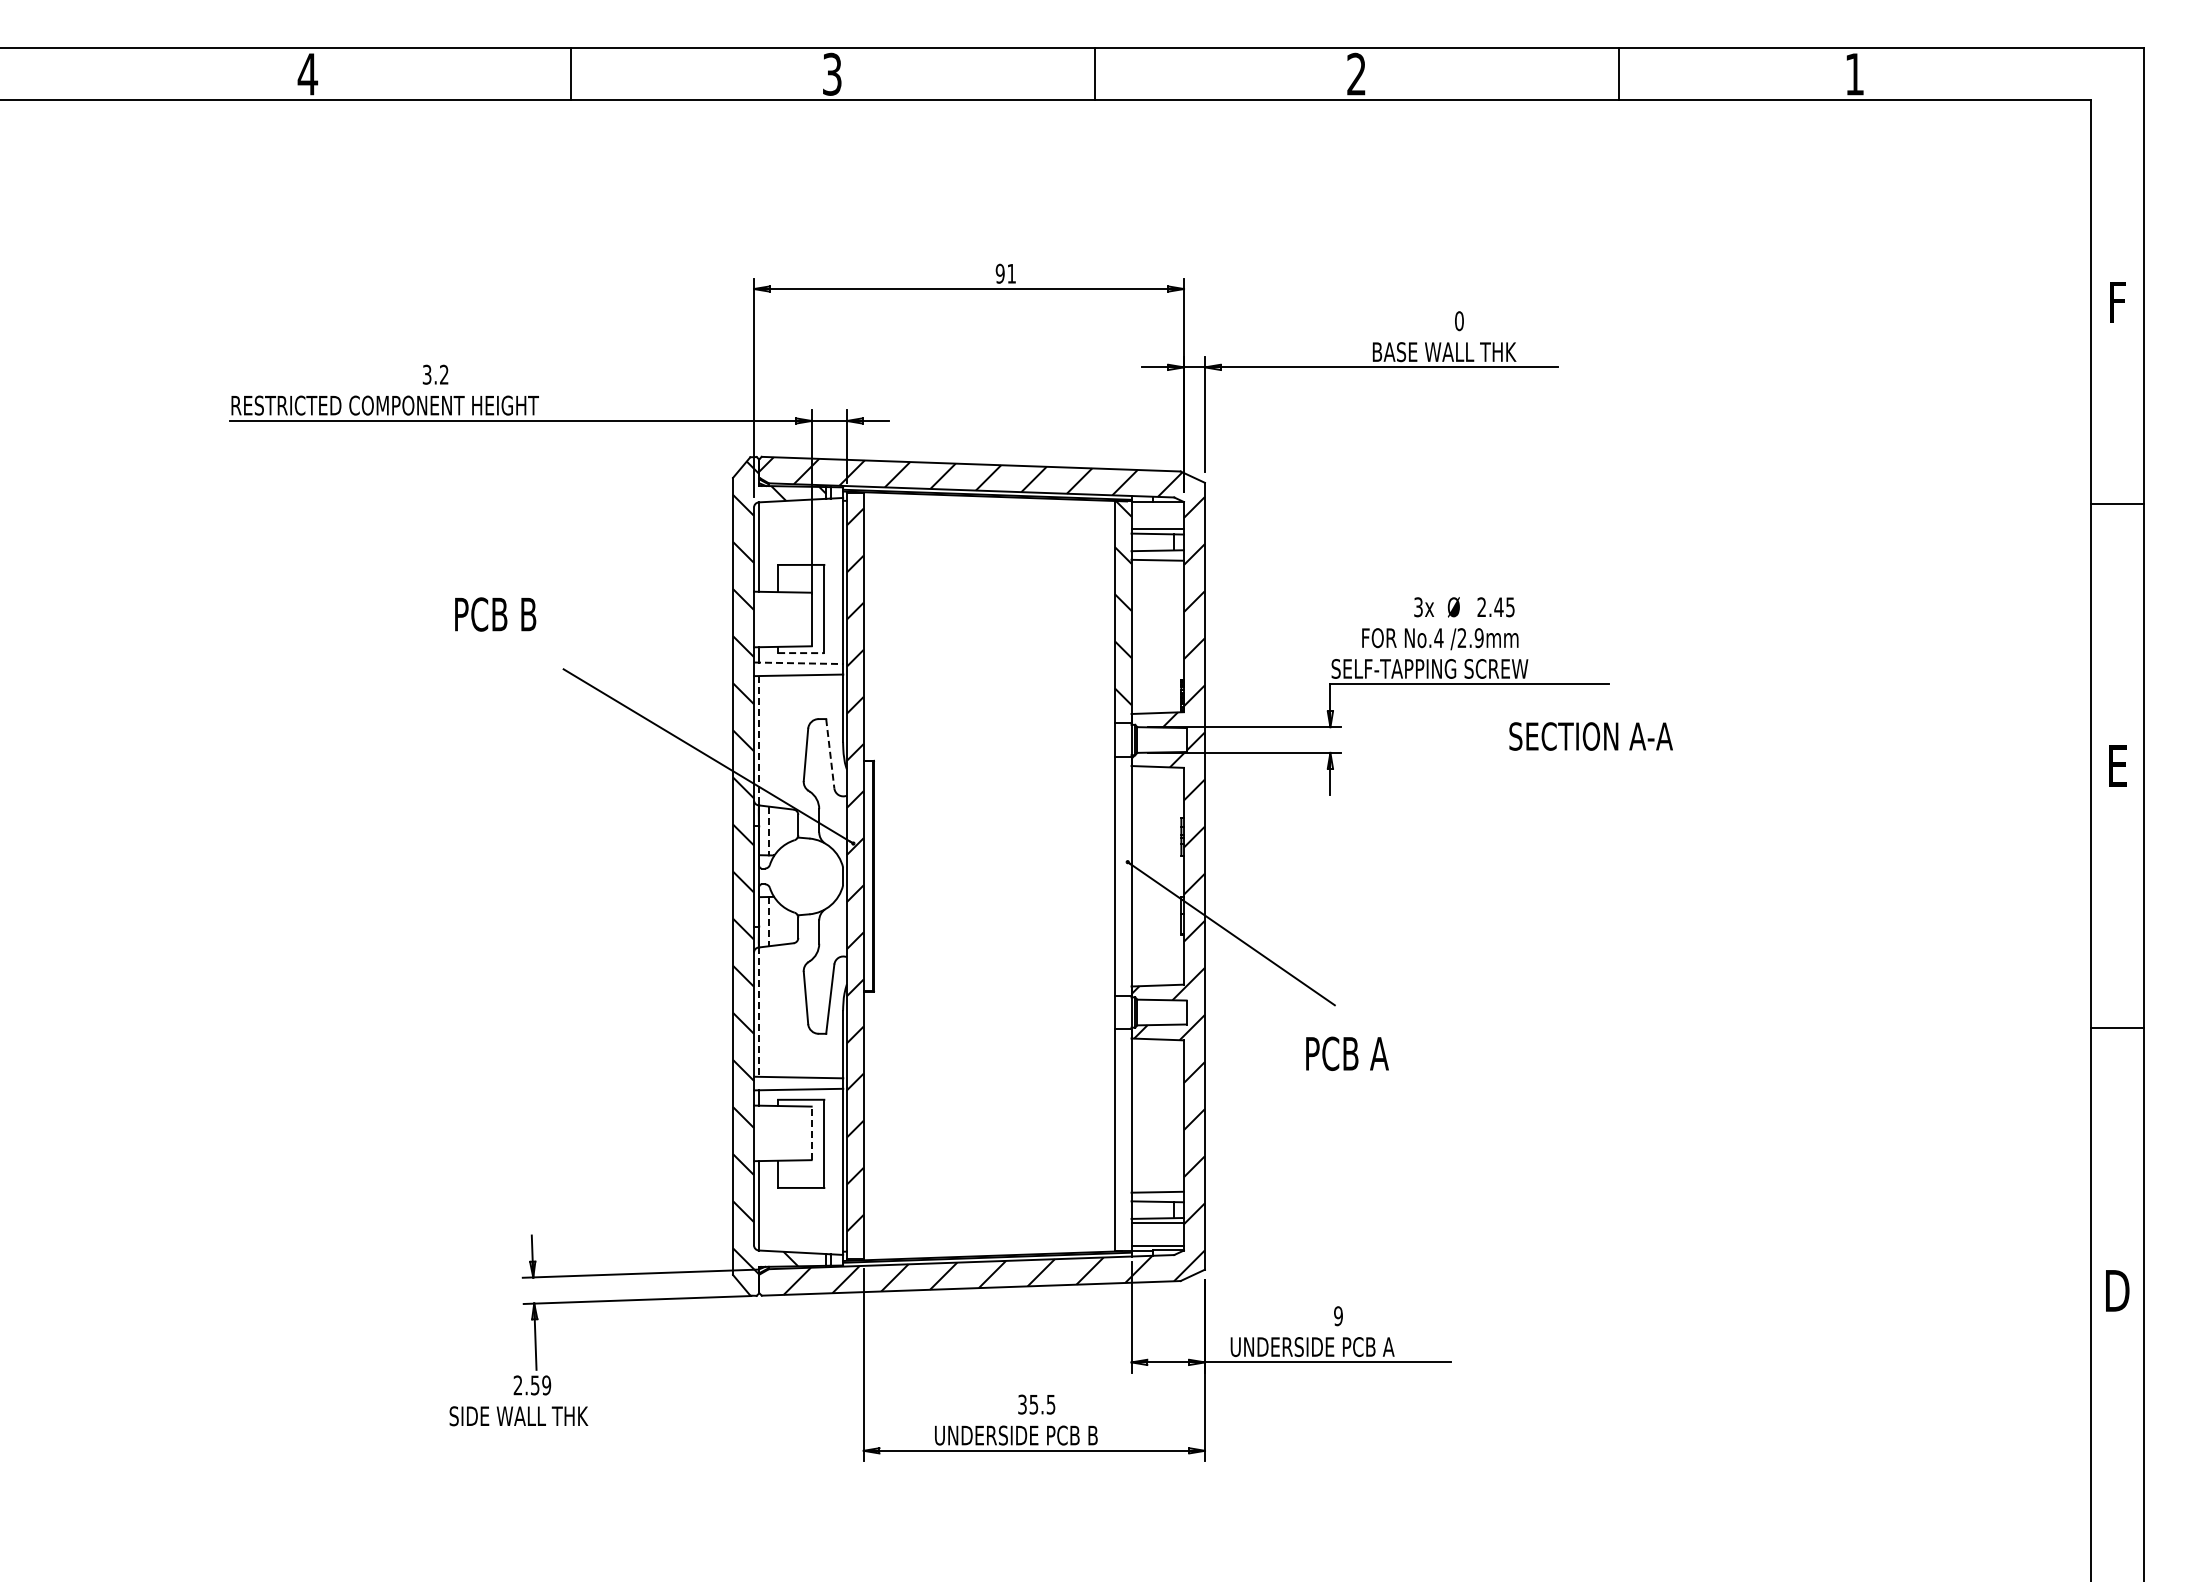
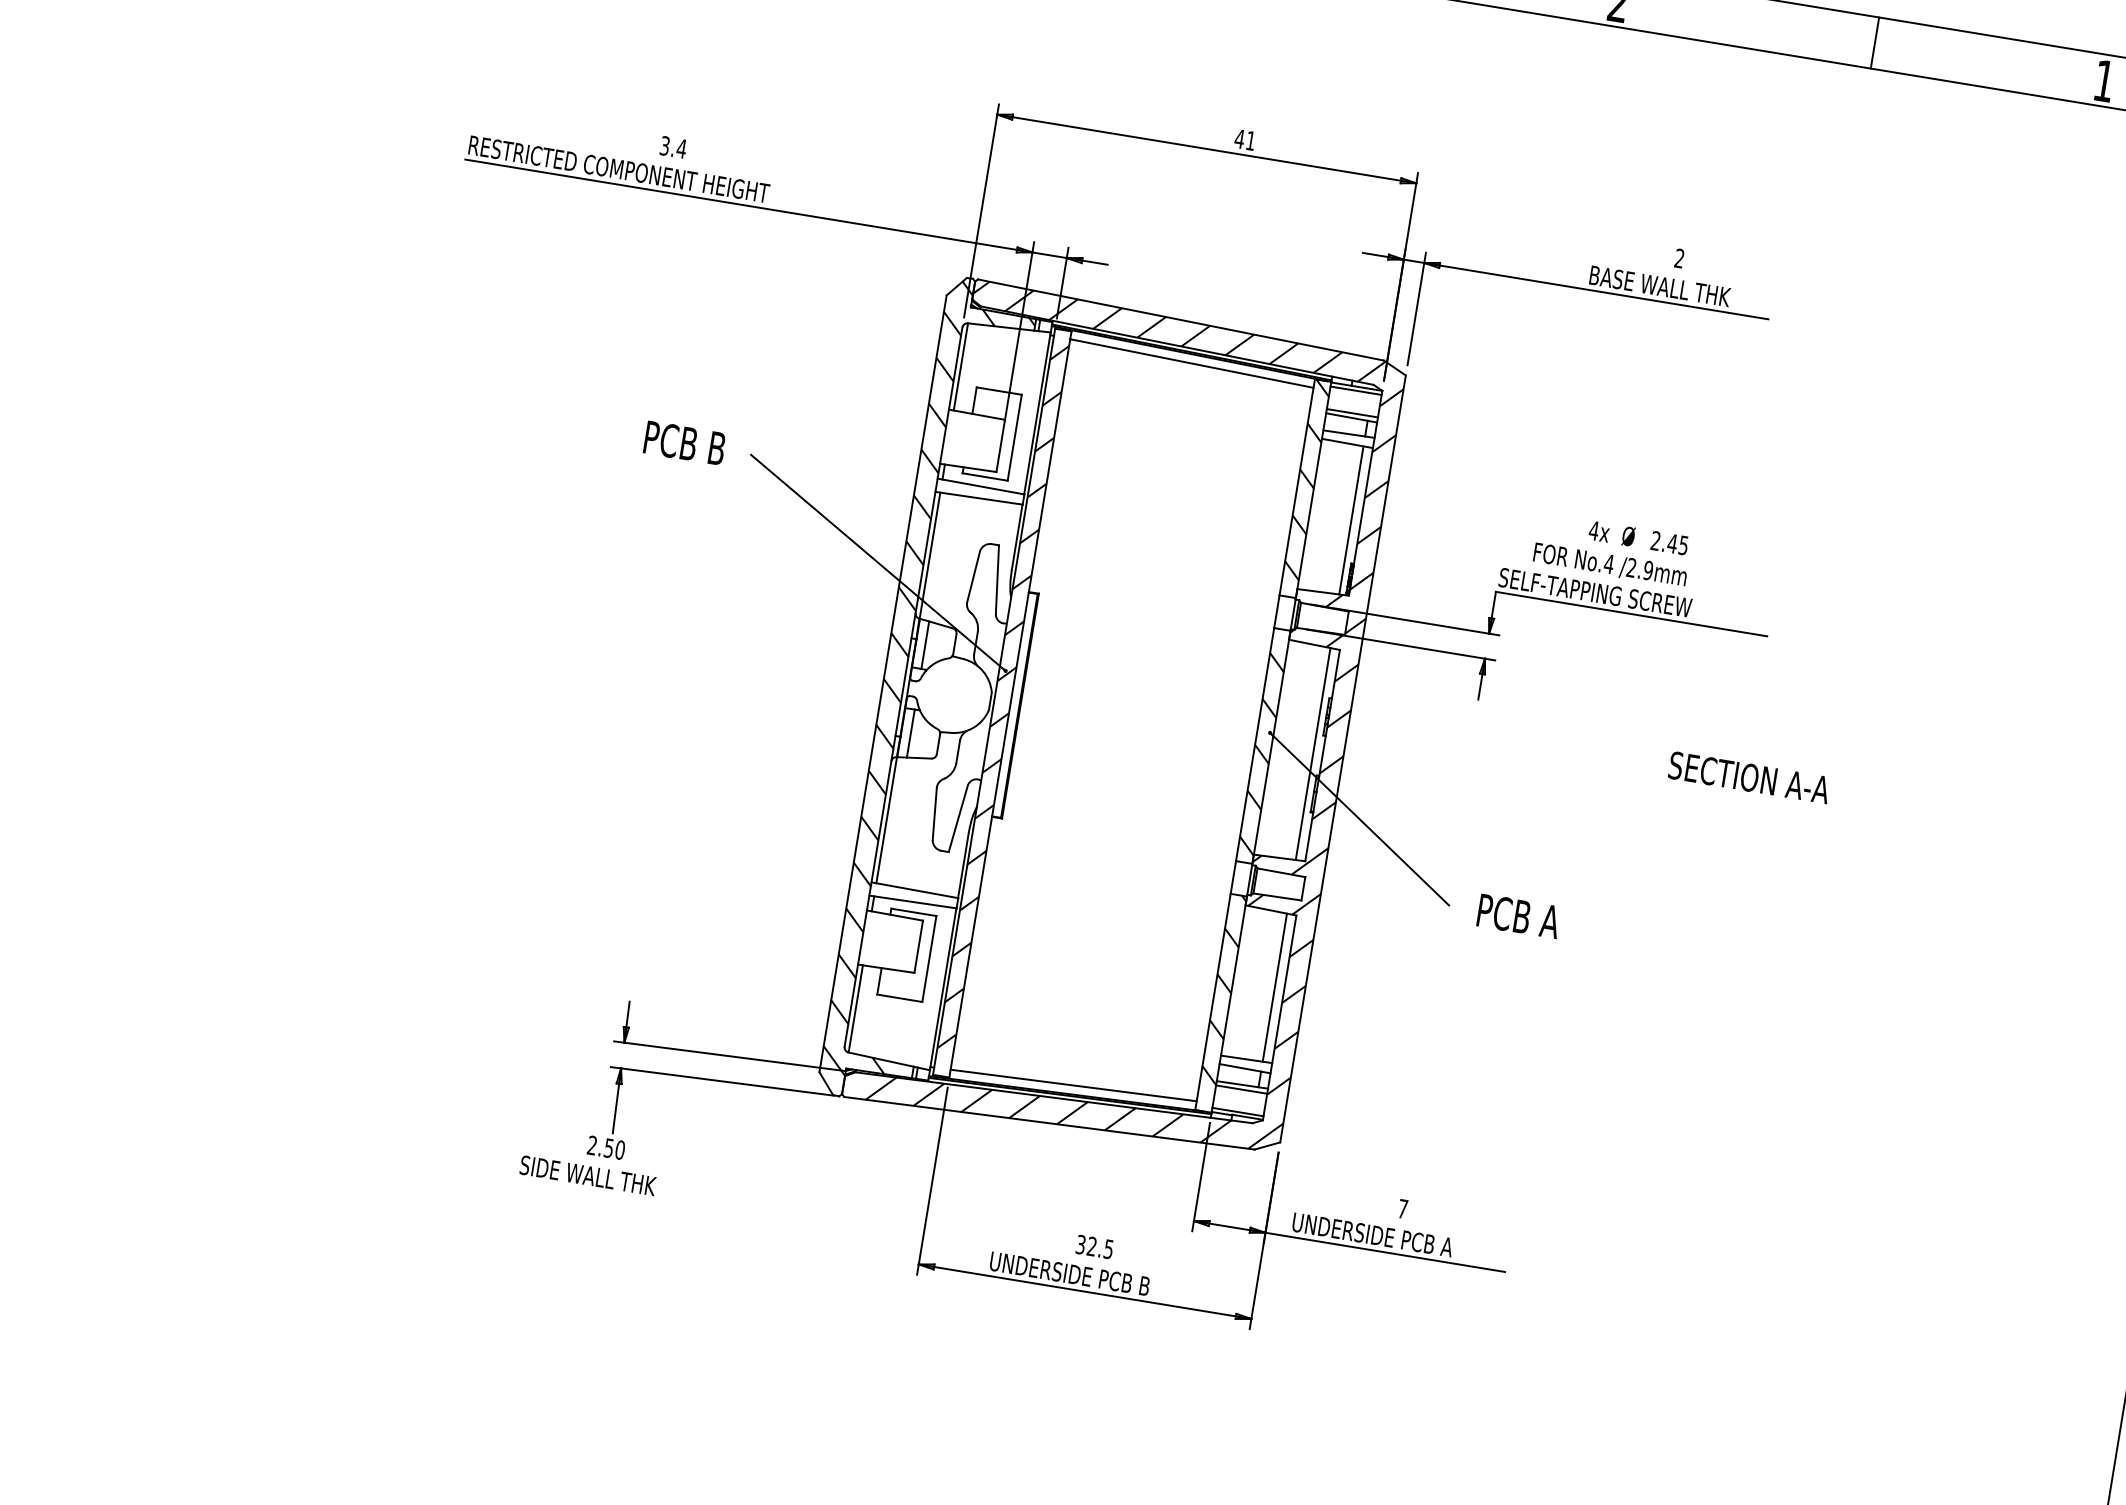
text: (999, 273) -> (1239, 138), 91 -> 41
text: (1459, 321) -> (1679, 258), 0 -> 2
text: (443, 374) -> (681, 148), 3.2 -> 3.4
line: (988, 505) -> (1191, 363), added
line: (1157, 506) -> (1355, 390), added
text: (1418, 607) -> (1594, 531), 3x -> 4x
text: (495, 614) -> (684, 443), moved
line: (1174, 636) -> (1351, 520), added
line: (801, 653) -> (985, 477), dashed -> solid
line: (798, 663) -> (980, 486), dashed -> solid
text: (1590, 736) -> (1748, 777), moved
line: (758, 740) -> (929, 555), dashed -> solid
line: (830, 753) -> (997, 579), dashed -> solid
line: (768, 831) -> (924, 645), dashed -> solid
line: (1174, 876) -> (1313, 754), added
hatch: (1122, 884) -> (1261, 753), added
line: (768, 921) -> (910, 733), dashed -> solid
line: (758, 1012) -> (886, 820), dashed -> solid
text: (1347, 1053) -> (1519, 916), moved
line: (1174, 1115) -> (1275, 987), added
hatch: (1122, 1126) -> (1222, 989), added
line: (811, 1133) -> (918, 946), dashed -> solid
line: (988, 1246) -> (1073, 1085), added
text: (1338, 1316) -> (1402, 1209), 9 -> 7
text: (546, 1385) -> (620, 1150), 2.59 -> 2.50
text: (1033, 1404) -> (1091, 1246), 35.5 -> 32.5

